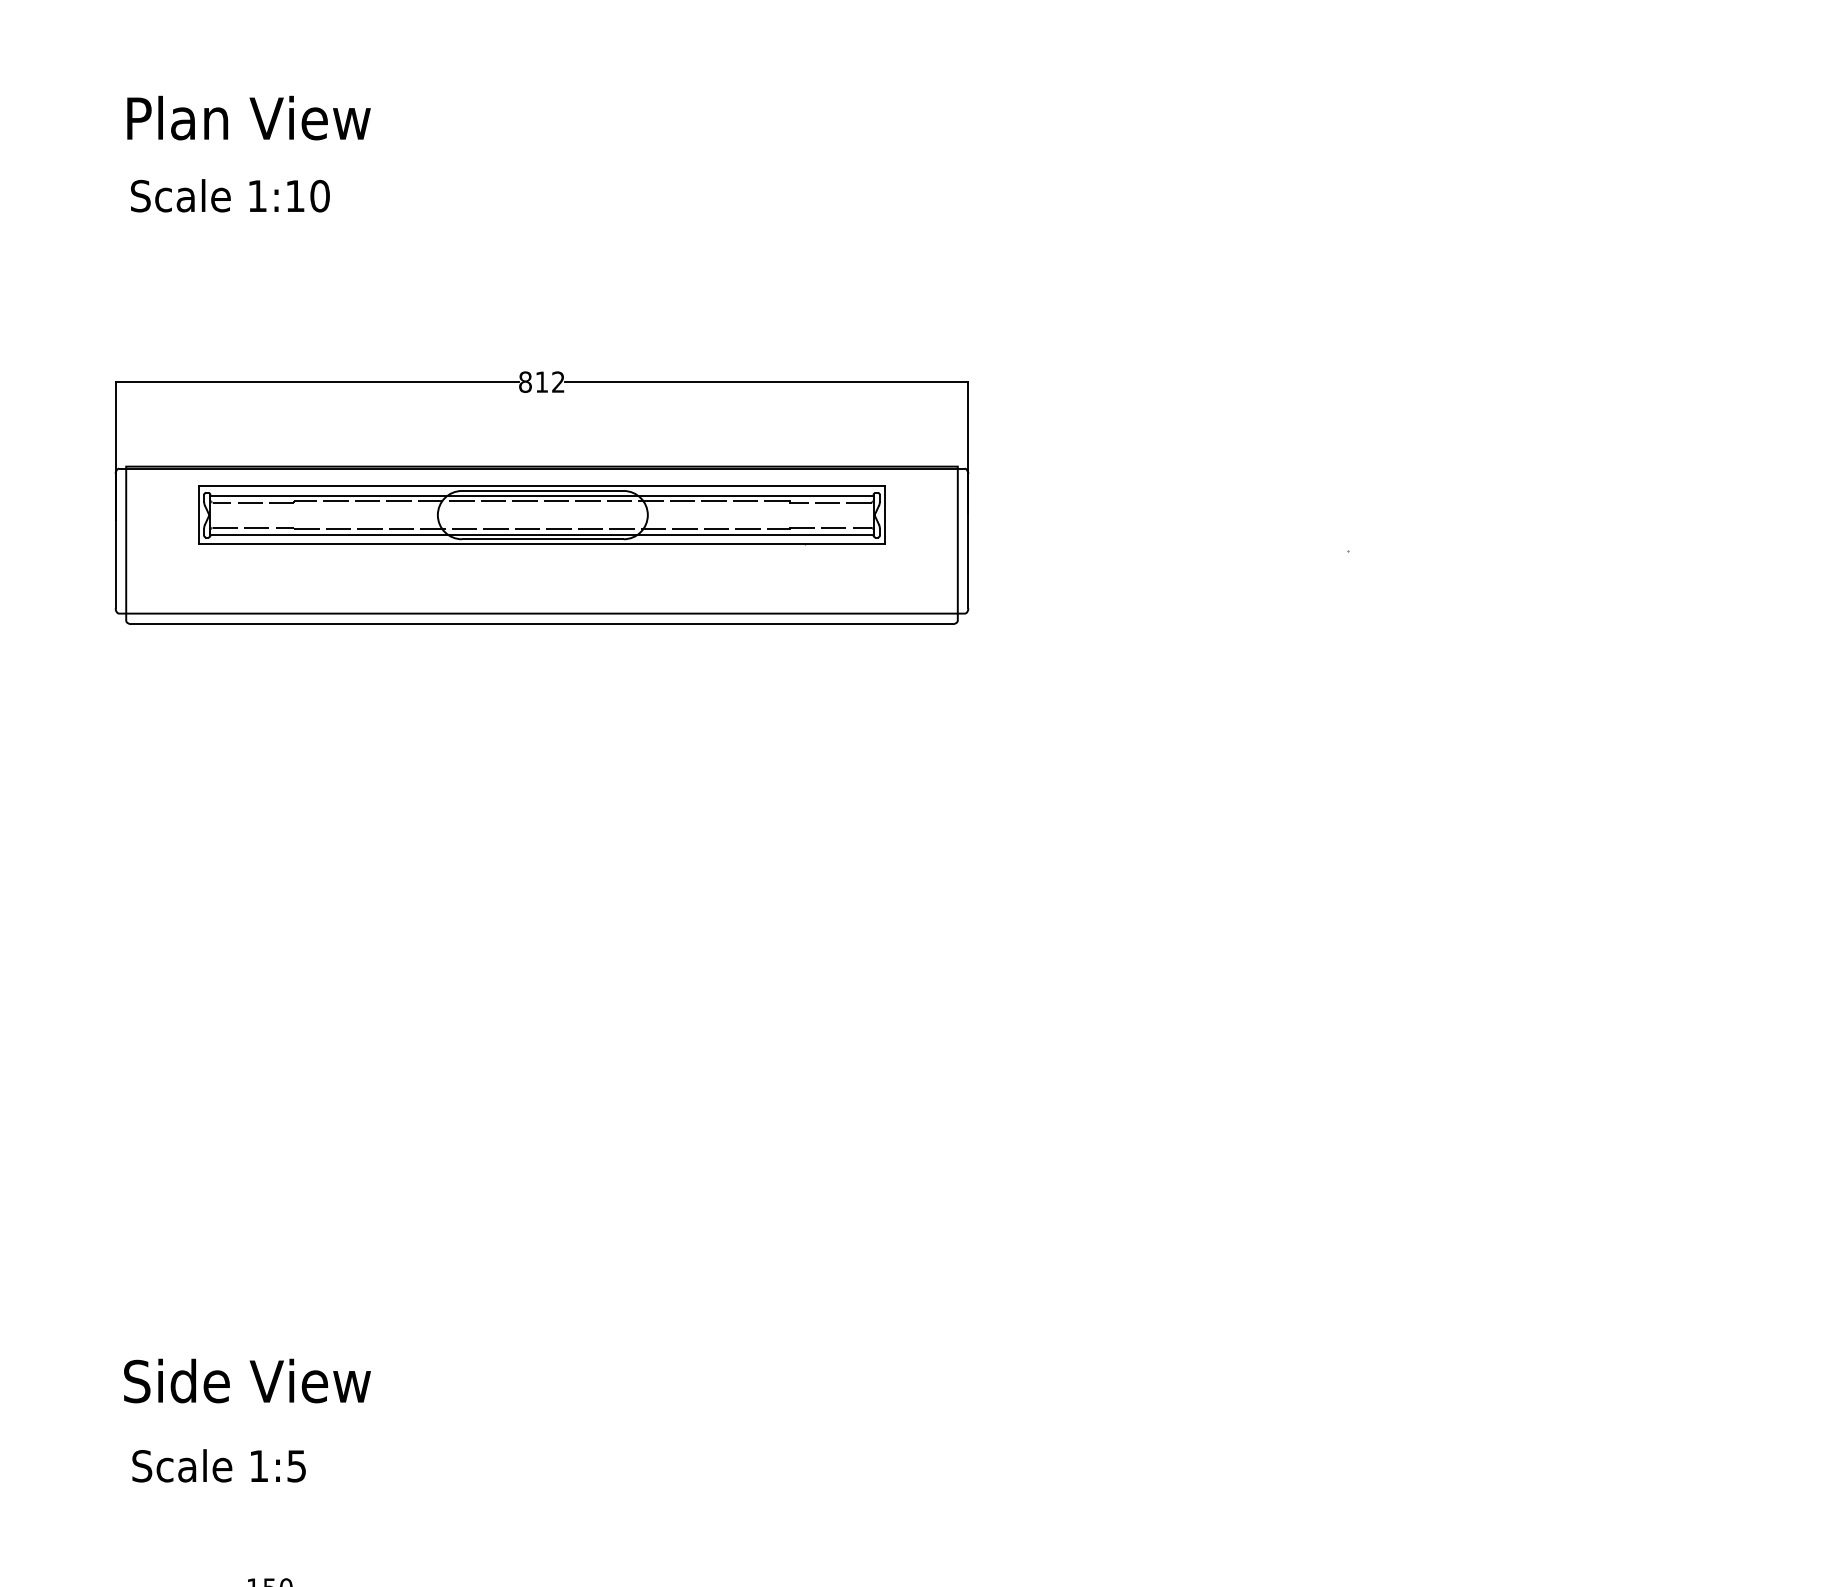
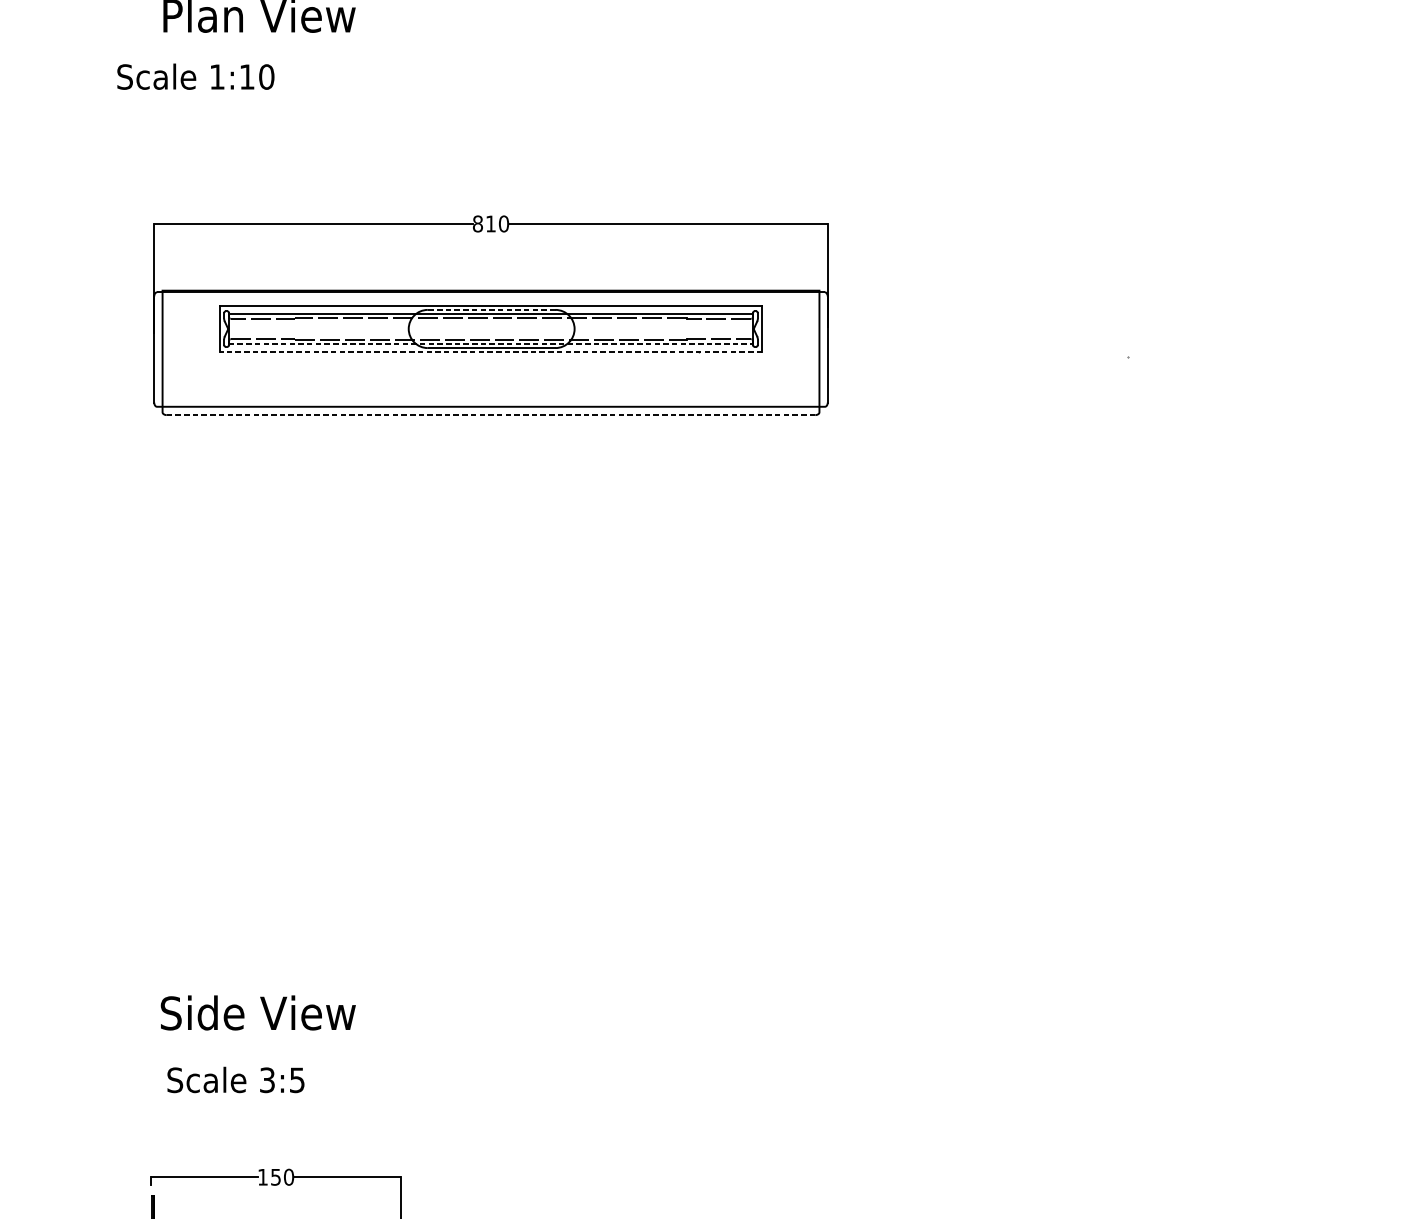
text: (230, 195) -> (195, 76), moved
text: (558, 381) -> (504, 223), 812 -> 810
line: (542, 490) -> (491, 309), solid -> dashed
line: (542, 534) -> (491, 344), solid -> dashed
line: (541, 544) -> (490, 352), solid -> dashed
line: (542, 624) -> (491, 415), solid -> dashed
text: (258, 1466) -> (267, 1080), 1:5 -> 3:5

